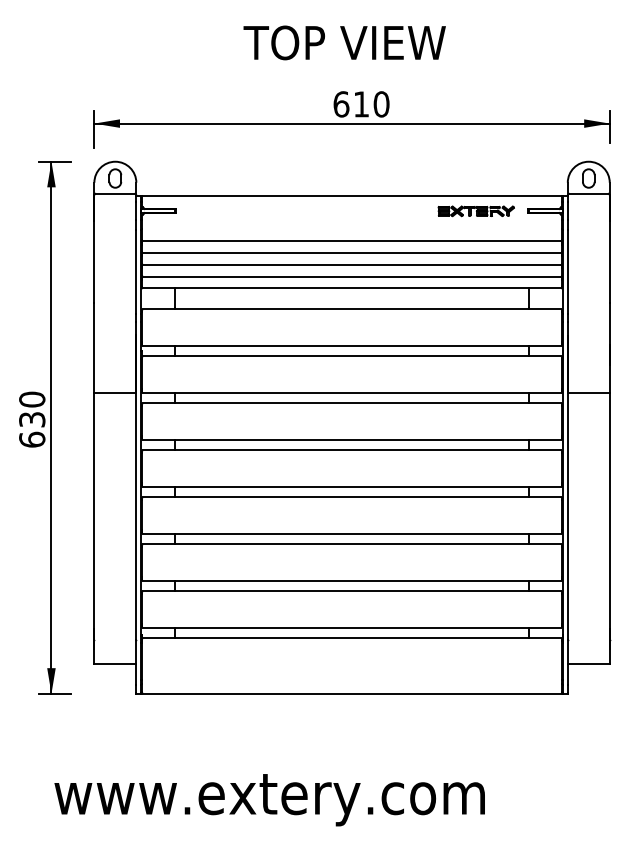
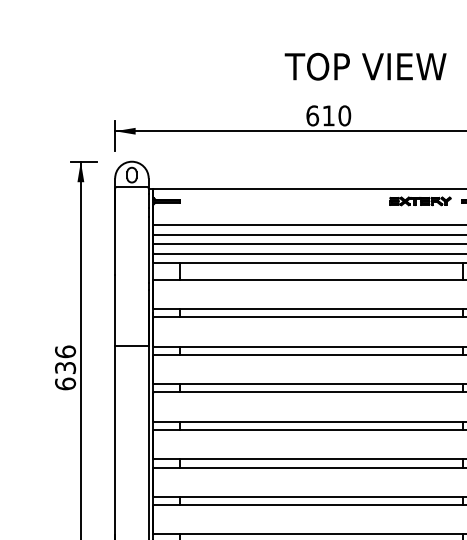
text: (344, 42) -> (365, 66), moved
text: (32, 399) -> (65, 351), 630 -> 636

